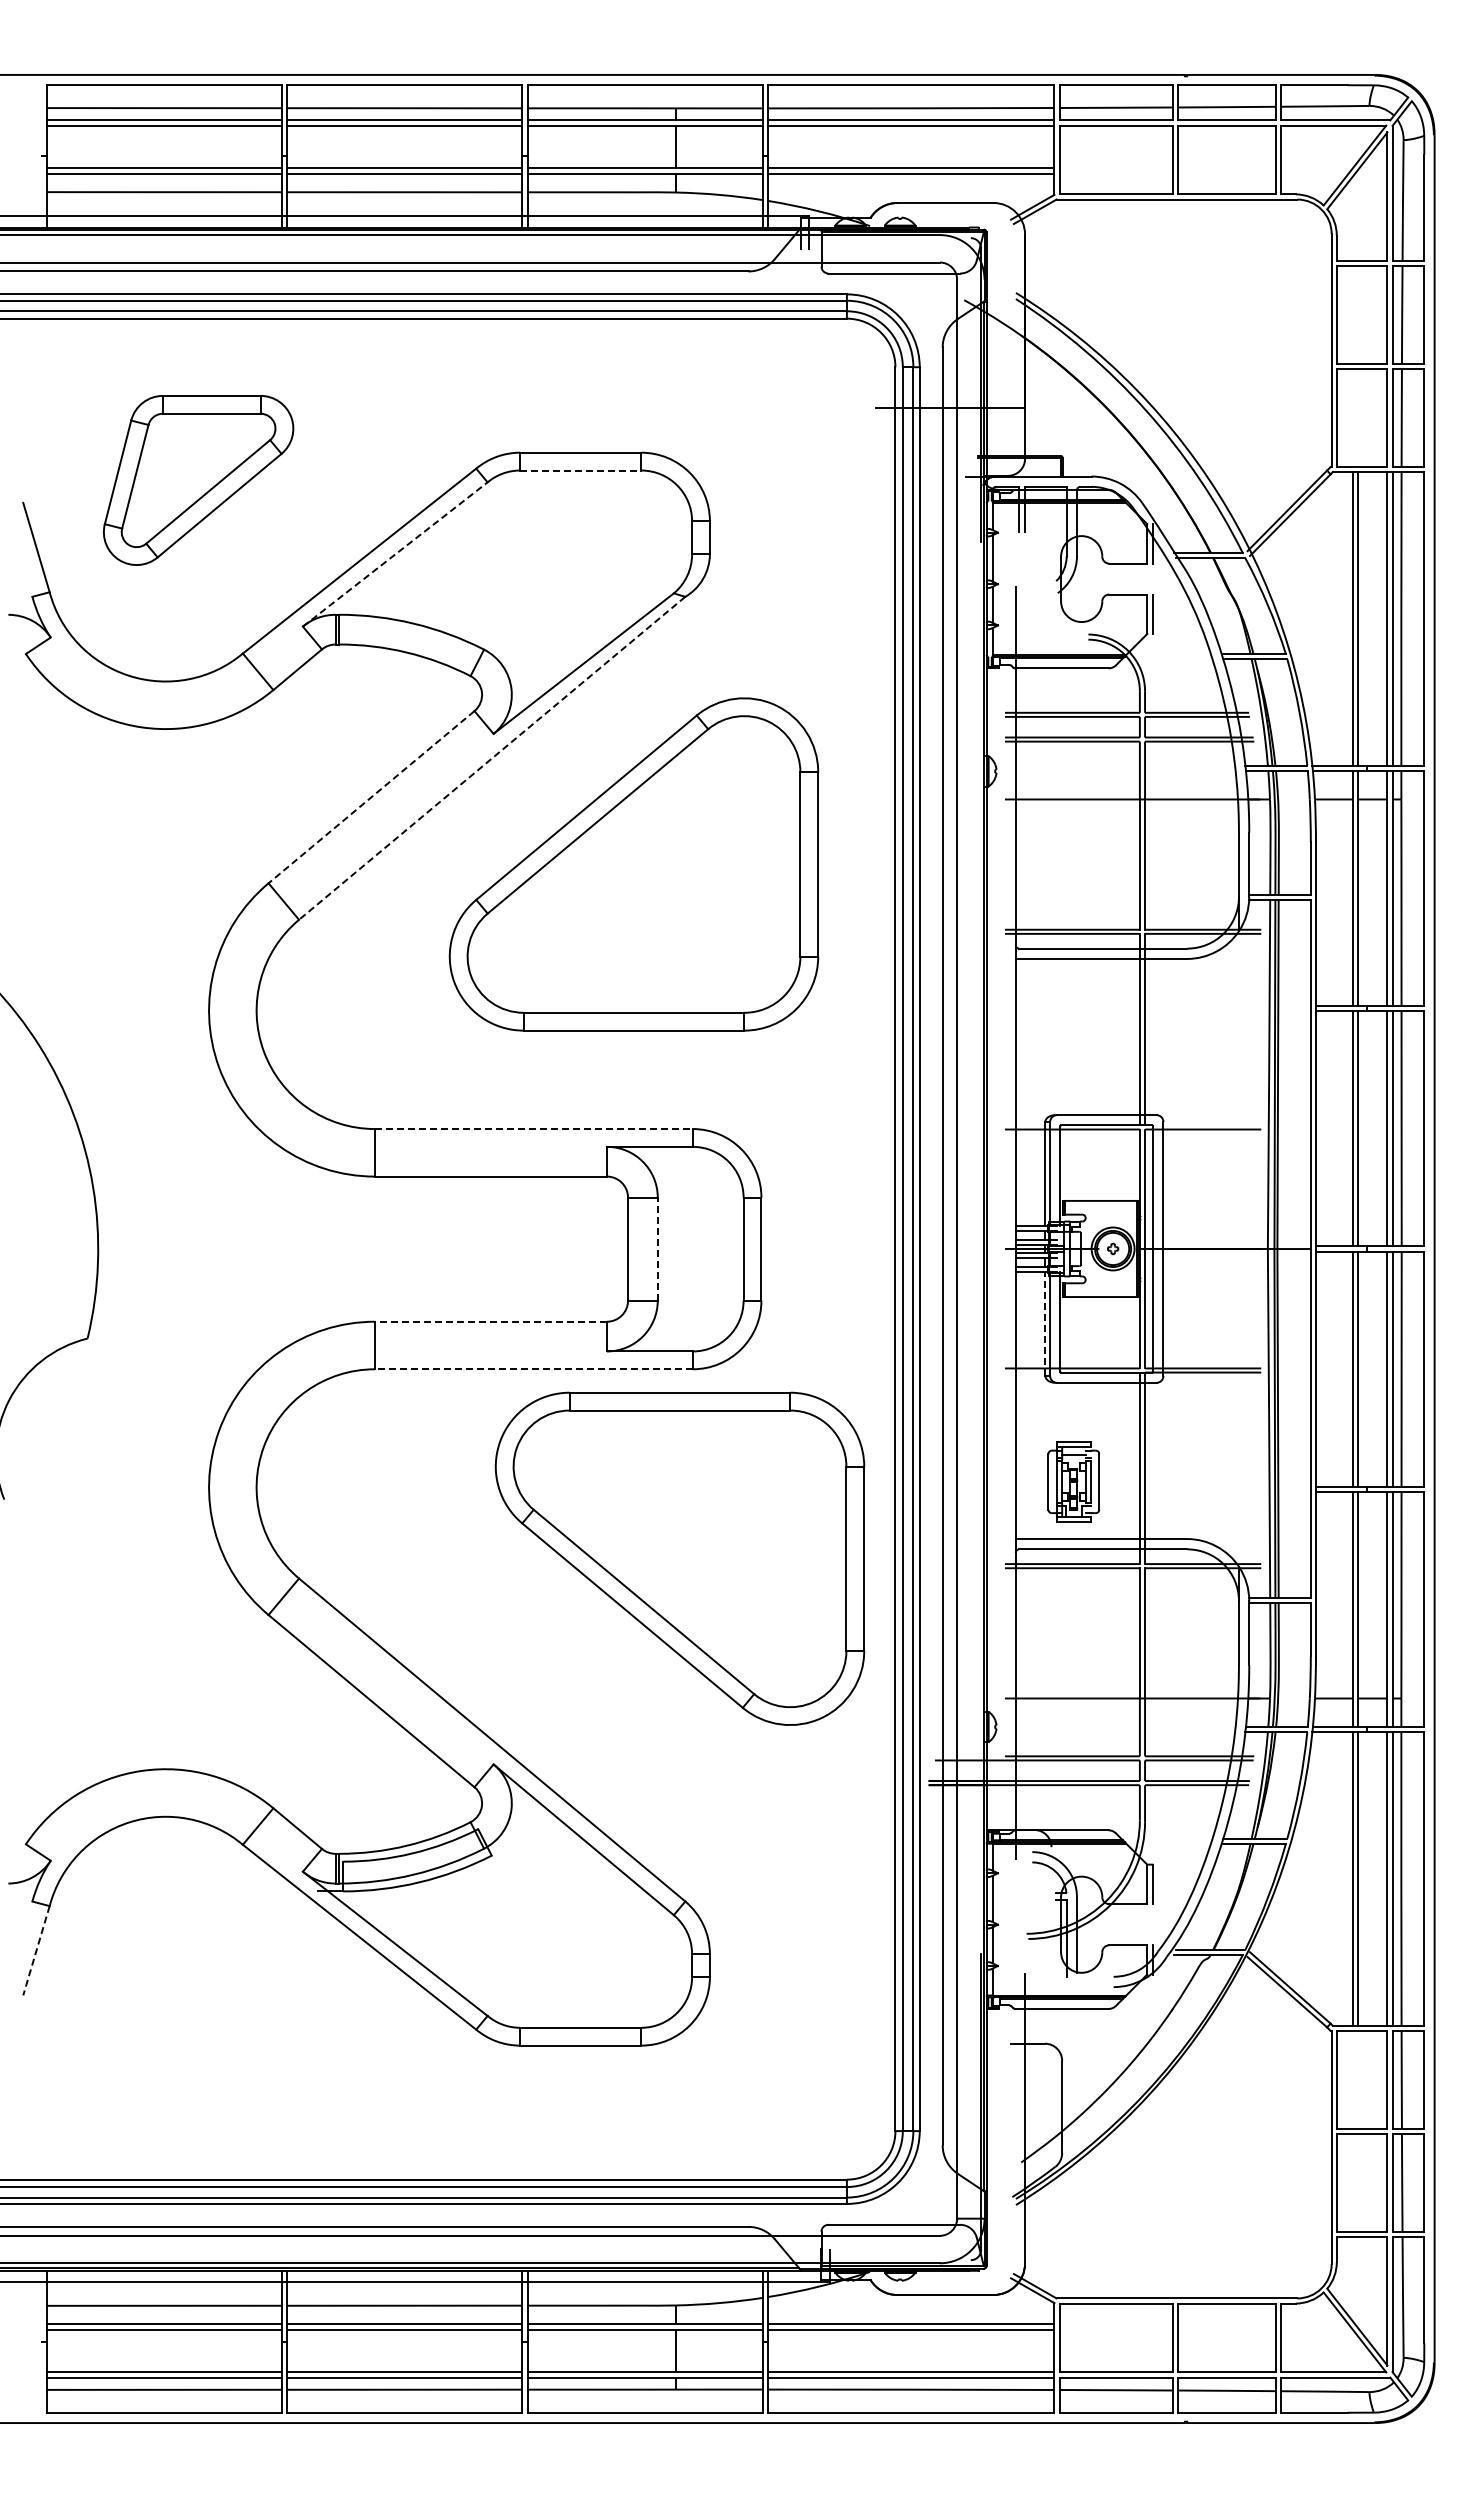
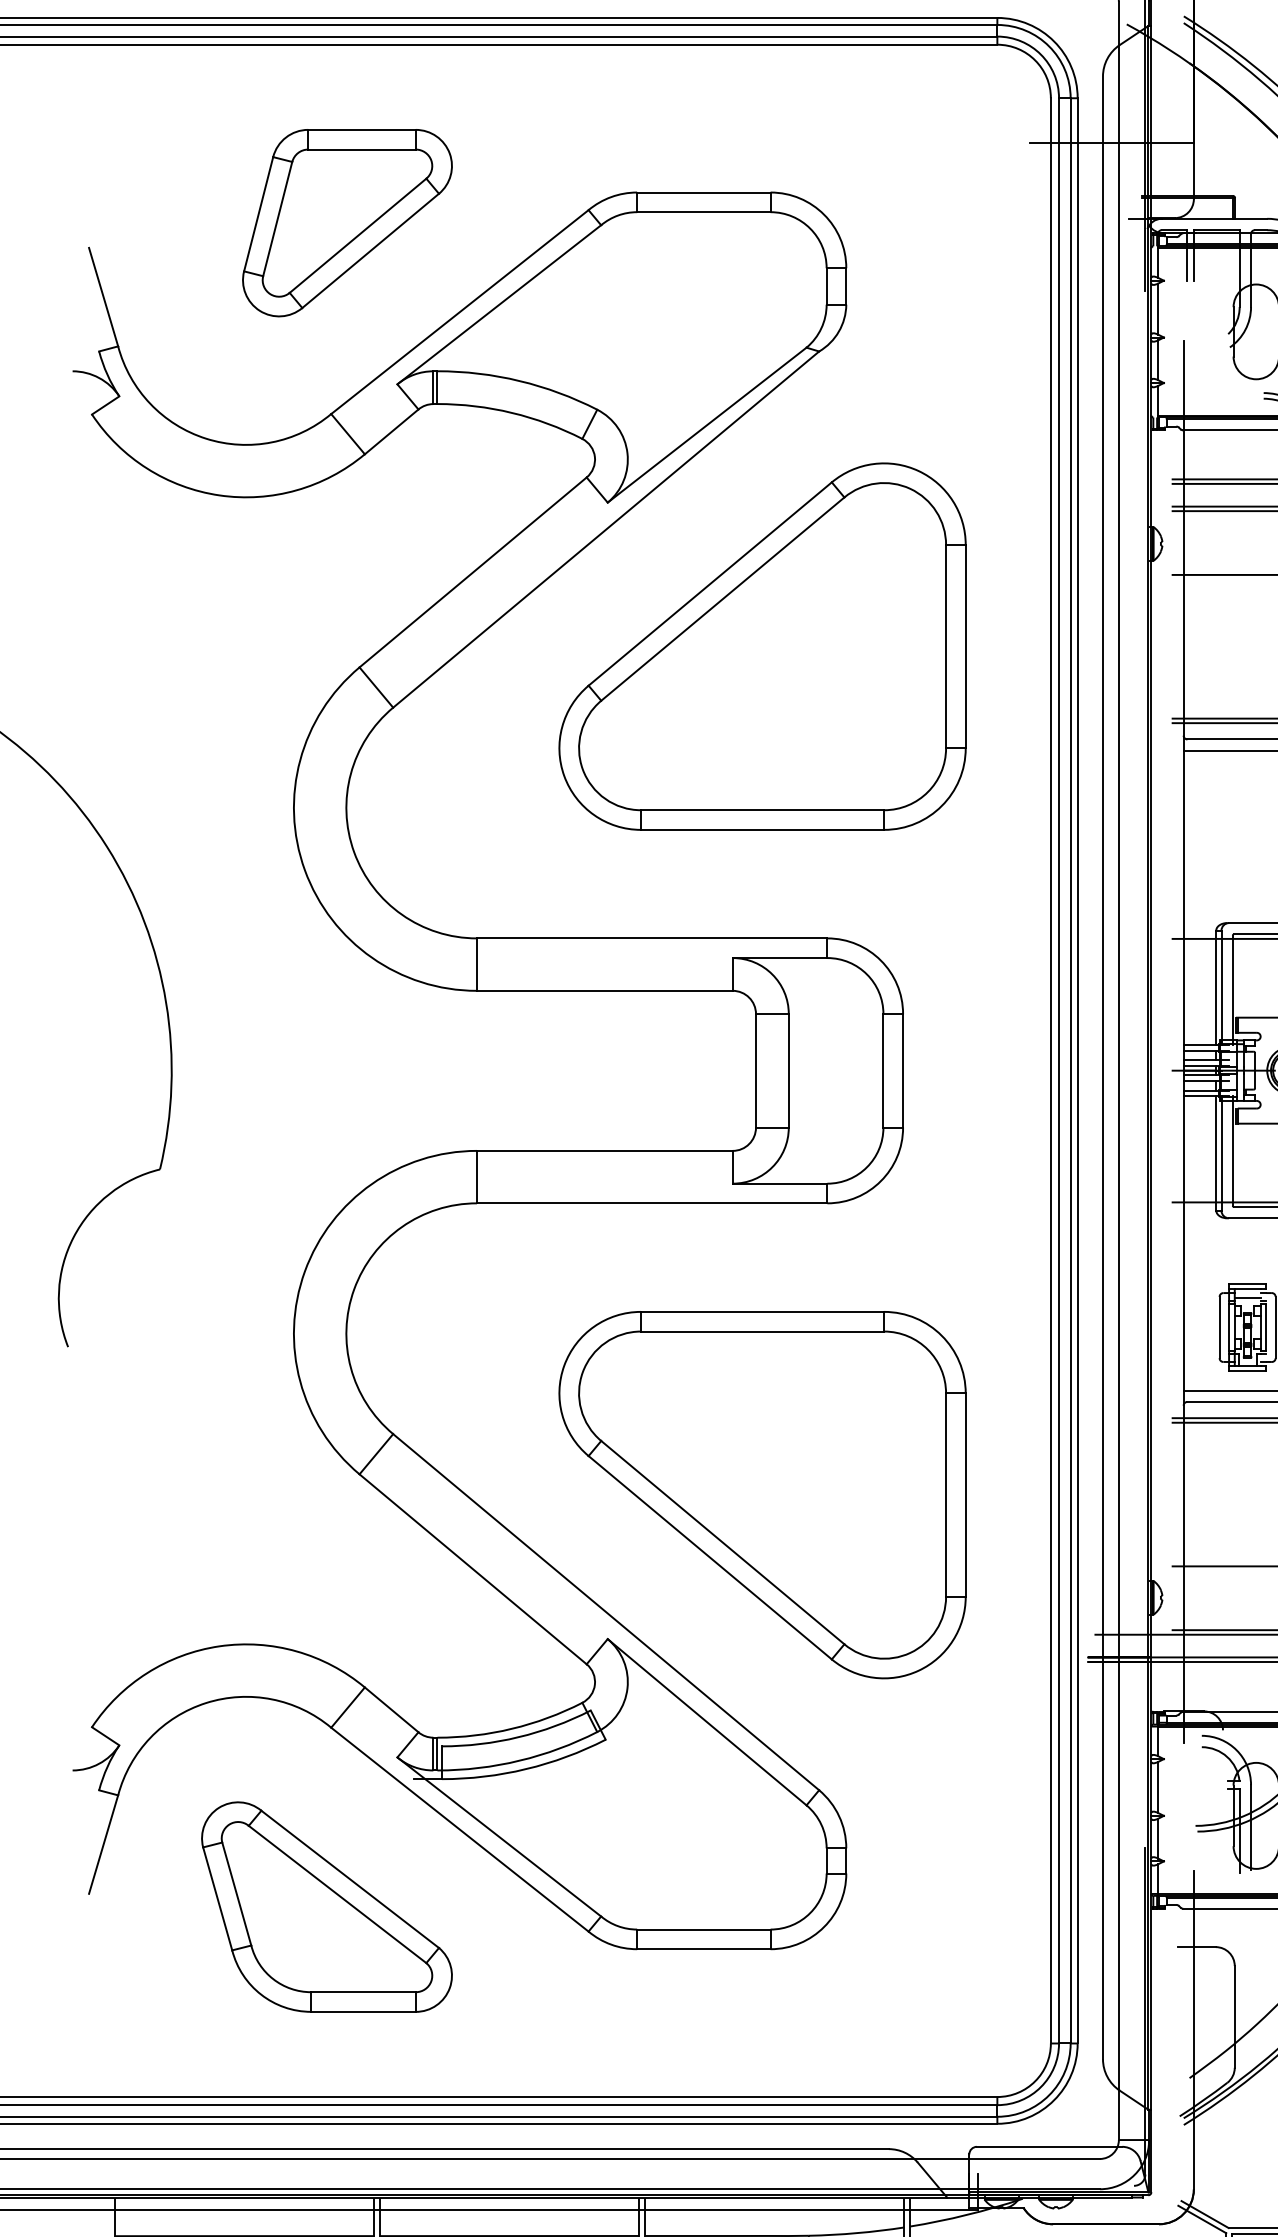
line: (580, 470) -> (703, 212), dashed -> solid
part: (198, 480) -> (347, 223), moved
line: (395, 554) -> (499, 304), dashed -> solid
line: (492, 758) -> (606, 529), dashed -> solid
line: (371, 797) -> (473, 572), dashed -> solid
line: (533, 1129) -> (651, 938), dashed -> solid
line: (657, 1248) -> (788, 1070), dashed -> solid
line: (490, 1321) -> (604, 1150), dashed -> solid
line: (1045, 1324) -> (1216, 1153), dashed -> solid
line: (533, 1369) -> (651, 1203), dashed -> solid
part: (679, 1558) -> (762, 1494), moved
line: (36, 1950) -> (103, 1844), dashed -> solid
part: (238, 2007) -> (326, 1907), added

